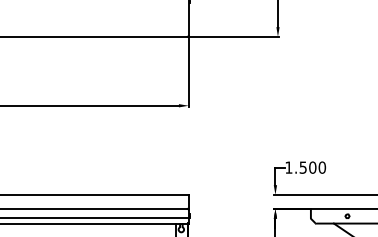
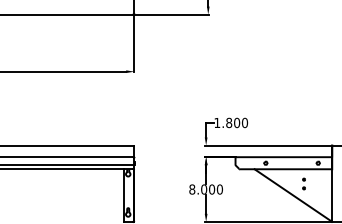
text: (303, 167) -> (229, 122), 1.500 -> 1.800

